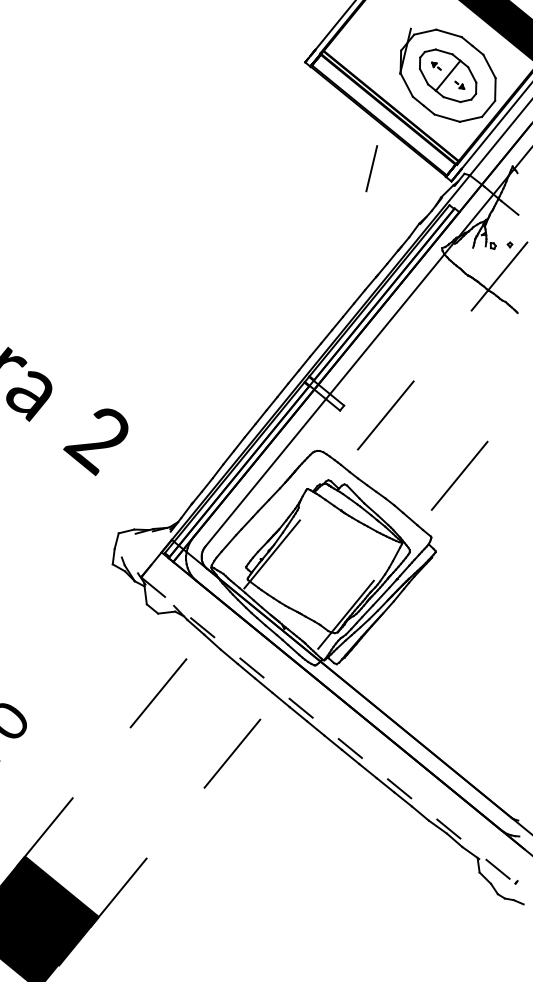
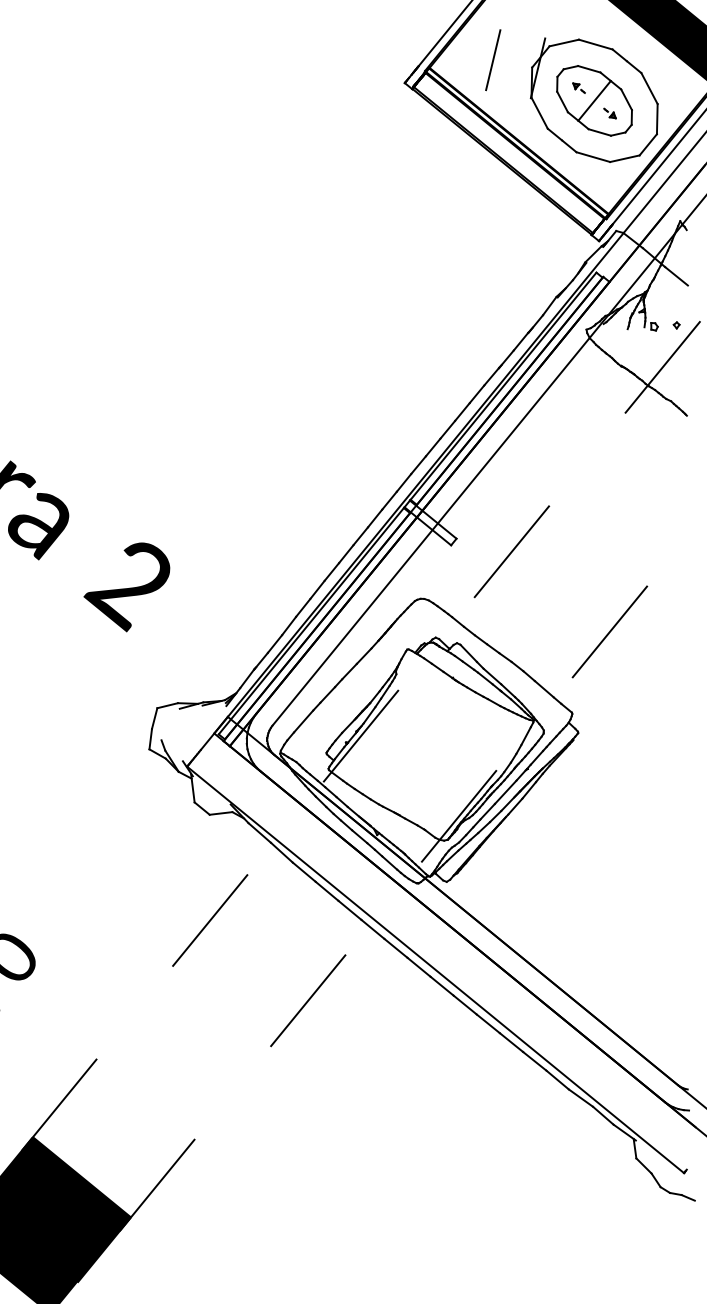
line: (371, 168) -> (493, 60), moved
line: (328, 730) -> (435, 969), dashed -> solid

